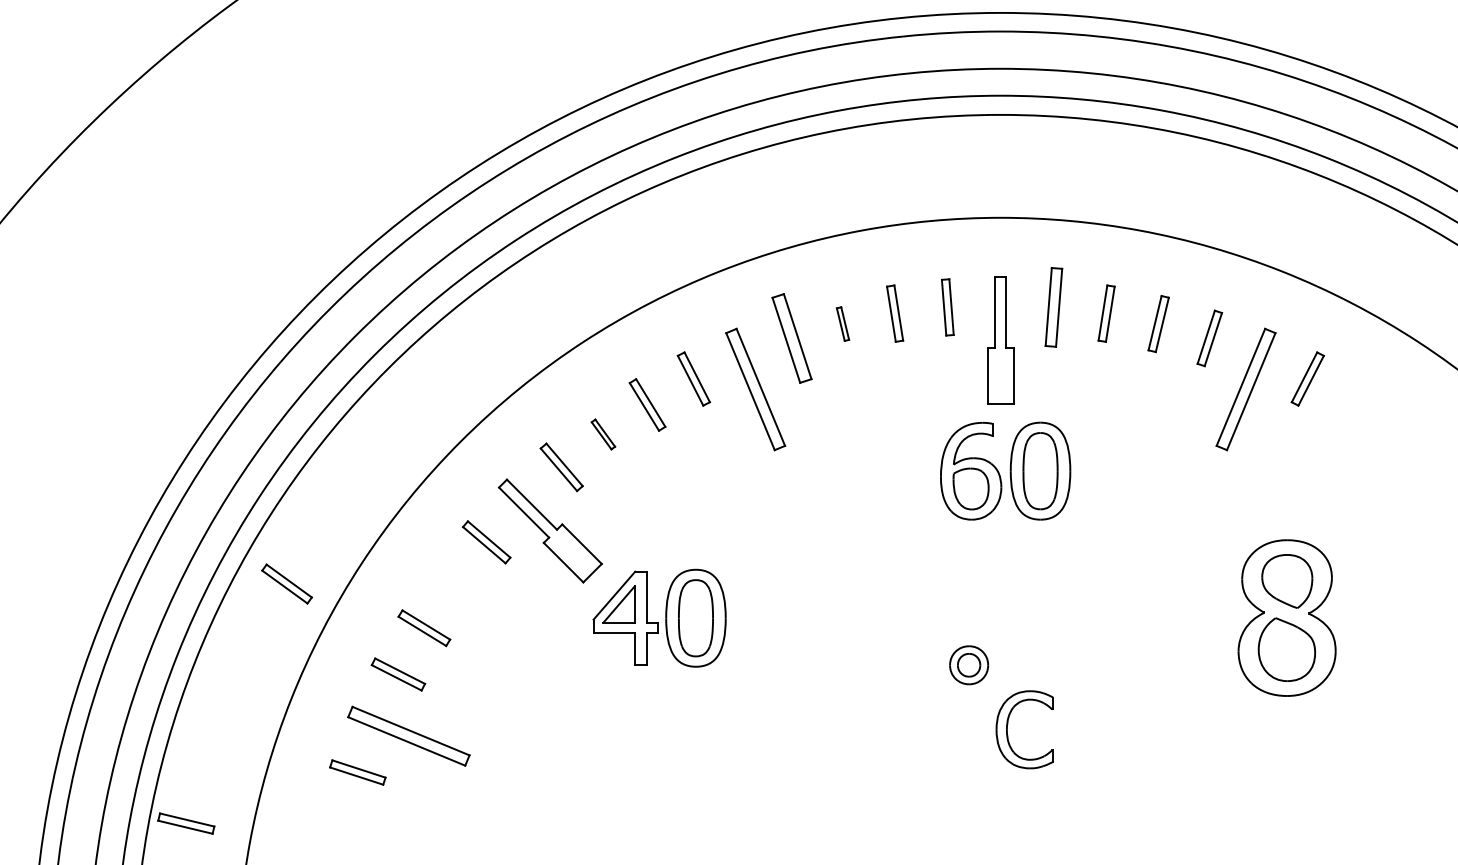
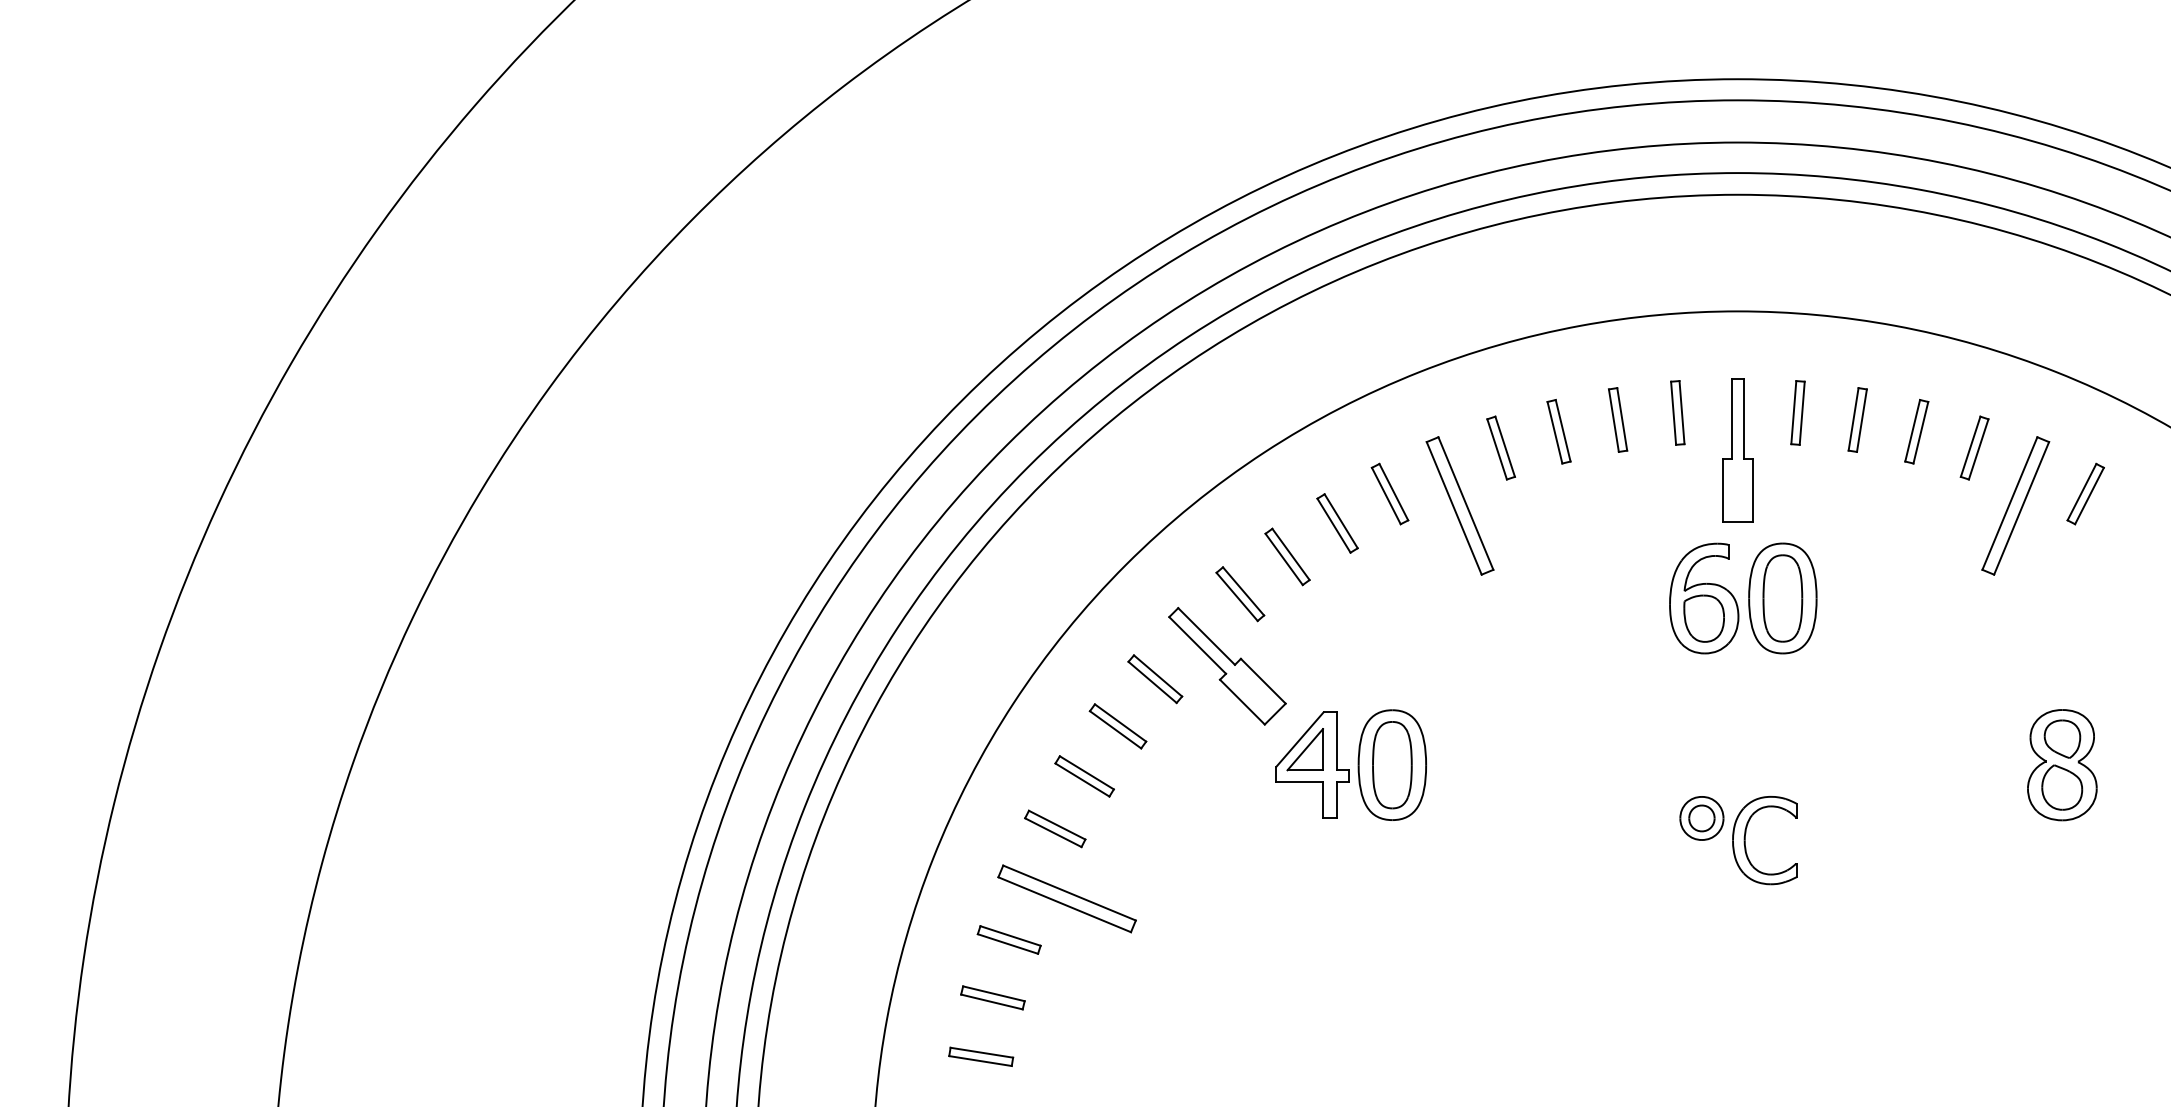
part: (1053, 307) -> (1797, 412), size x0.71
part: (842, 323) -> (1558, 431), size x1.67
part: (791, 337) -> (1500, 447), size x0.62
part: (603, 434) -> (1287, 556), size x1.67
part: (286, 584) -> (1117, 726), moved
part: (1287, 618) -> (2062, 765), size x0.62
part: (1007, 729) -> (1745, 840), moved
part: (185, 823) -> (992, 997), moved

